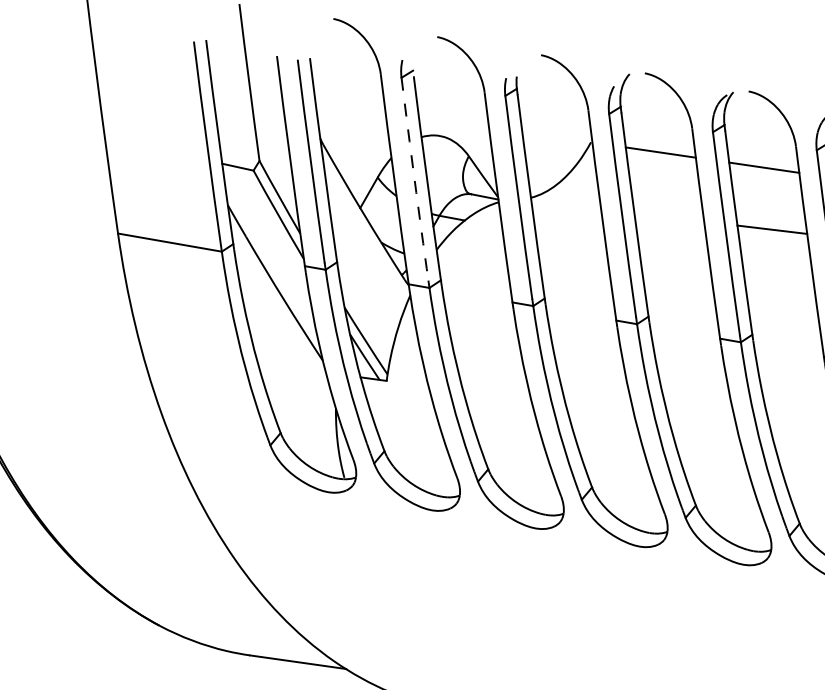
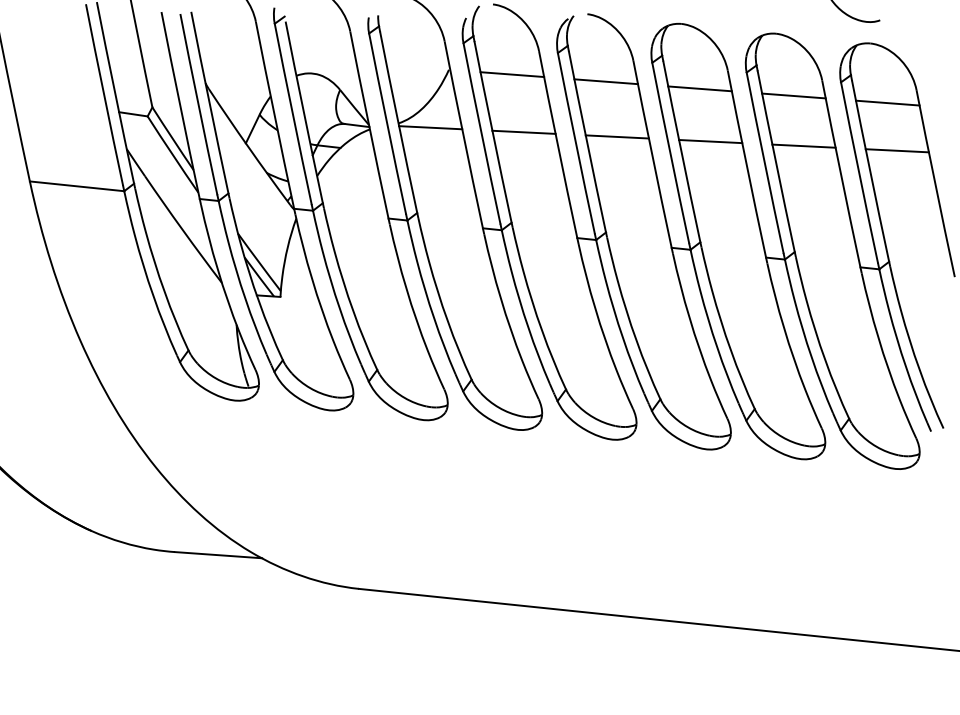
arc: (414, 179) -> (292, 114), dashed -> solid
line: (566, 204) -> (430, 127), added
line: (668, 216) -> (523, 131), added

